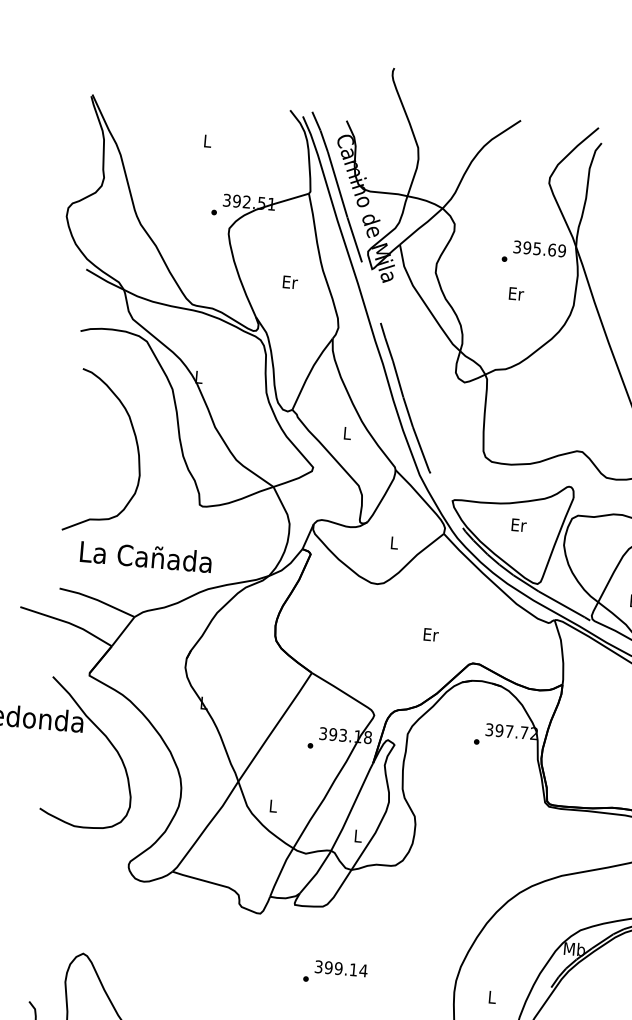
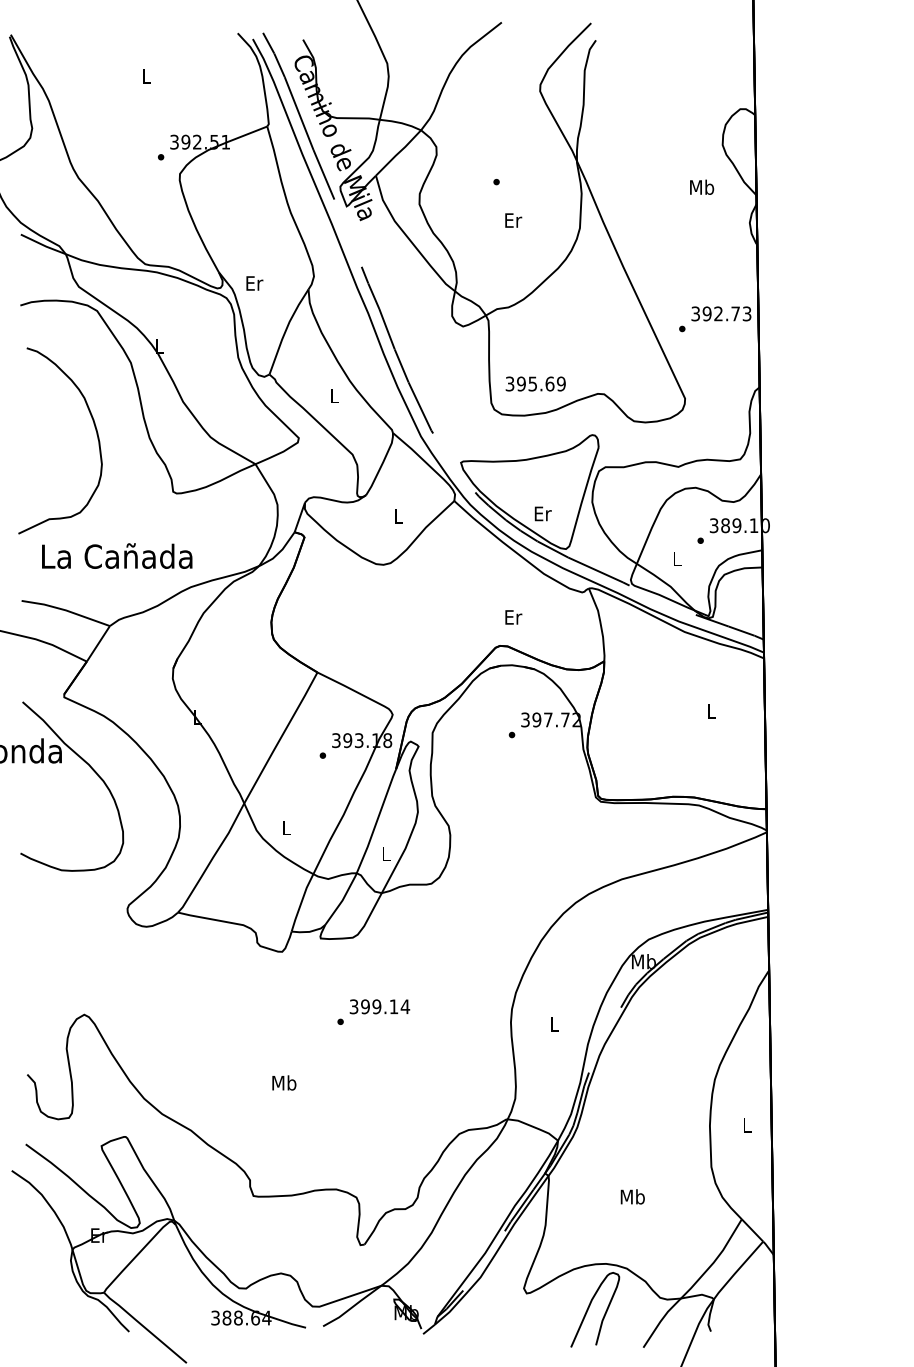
text: (539, 248) -> (535, 383), moved
text: (290, 282) -> (254, 283), moved
text: (518, 524) -> (542, 513), moved
text: (431, 634) -> (513, 617), moved

